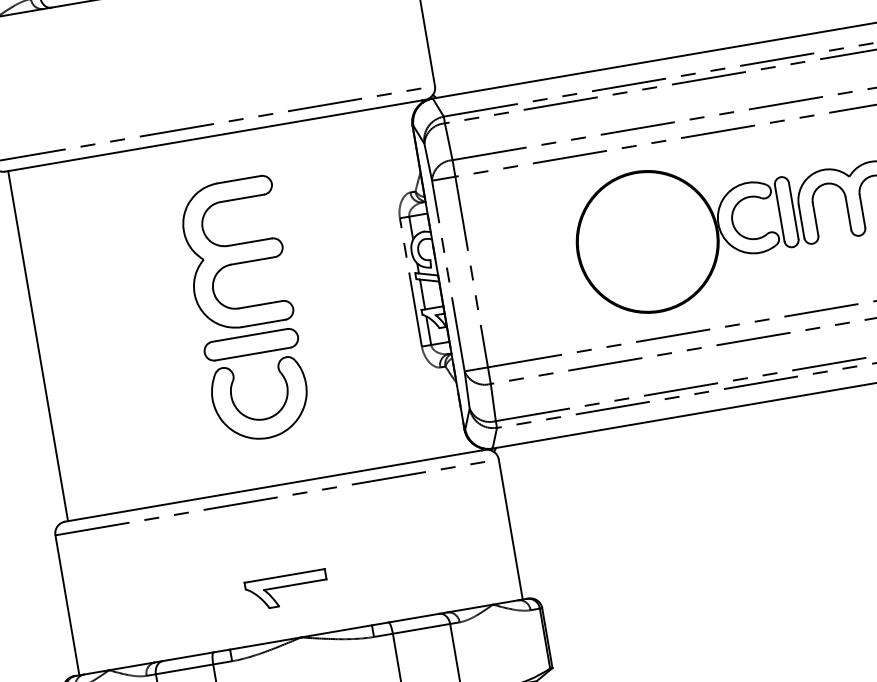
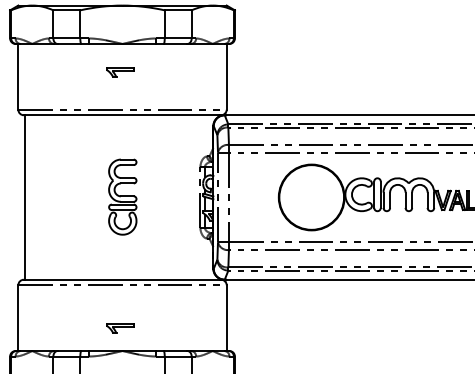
part: (195, 45) -> (120, 72), added
part: (244, 308) -> (122, 196), size x0.62
part: (288, 590) -> (120, 328), size x0.71

